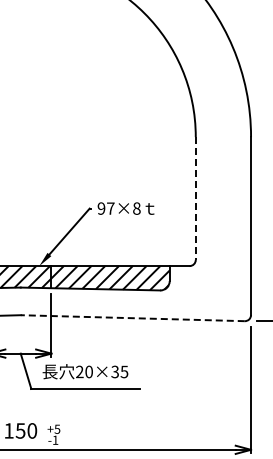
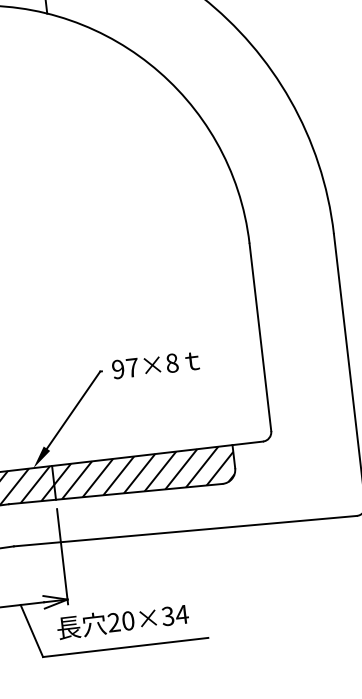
line: (195, 199) -> (260, 338), dashed -> solid
line: (132, 318) -> (185, 531), dashed -> solid
text: (124, 371) -> (182, 613), 20×35 -> 20×34

